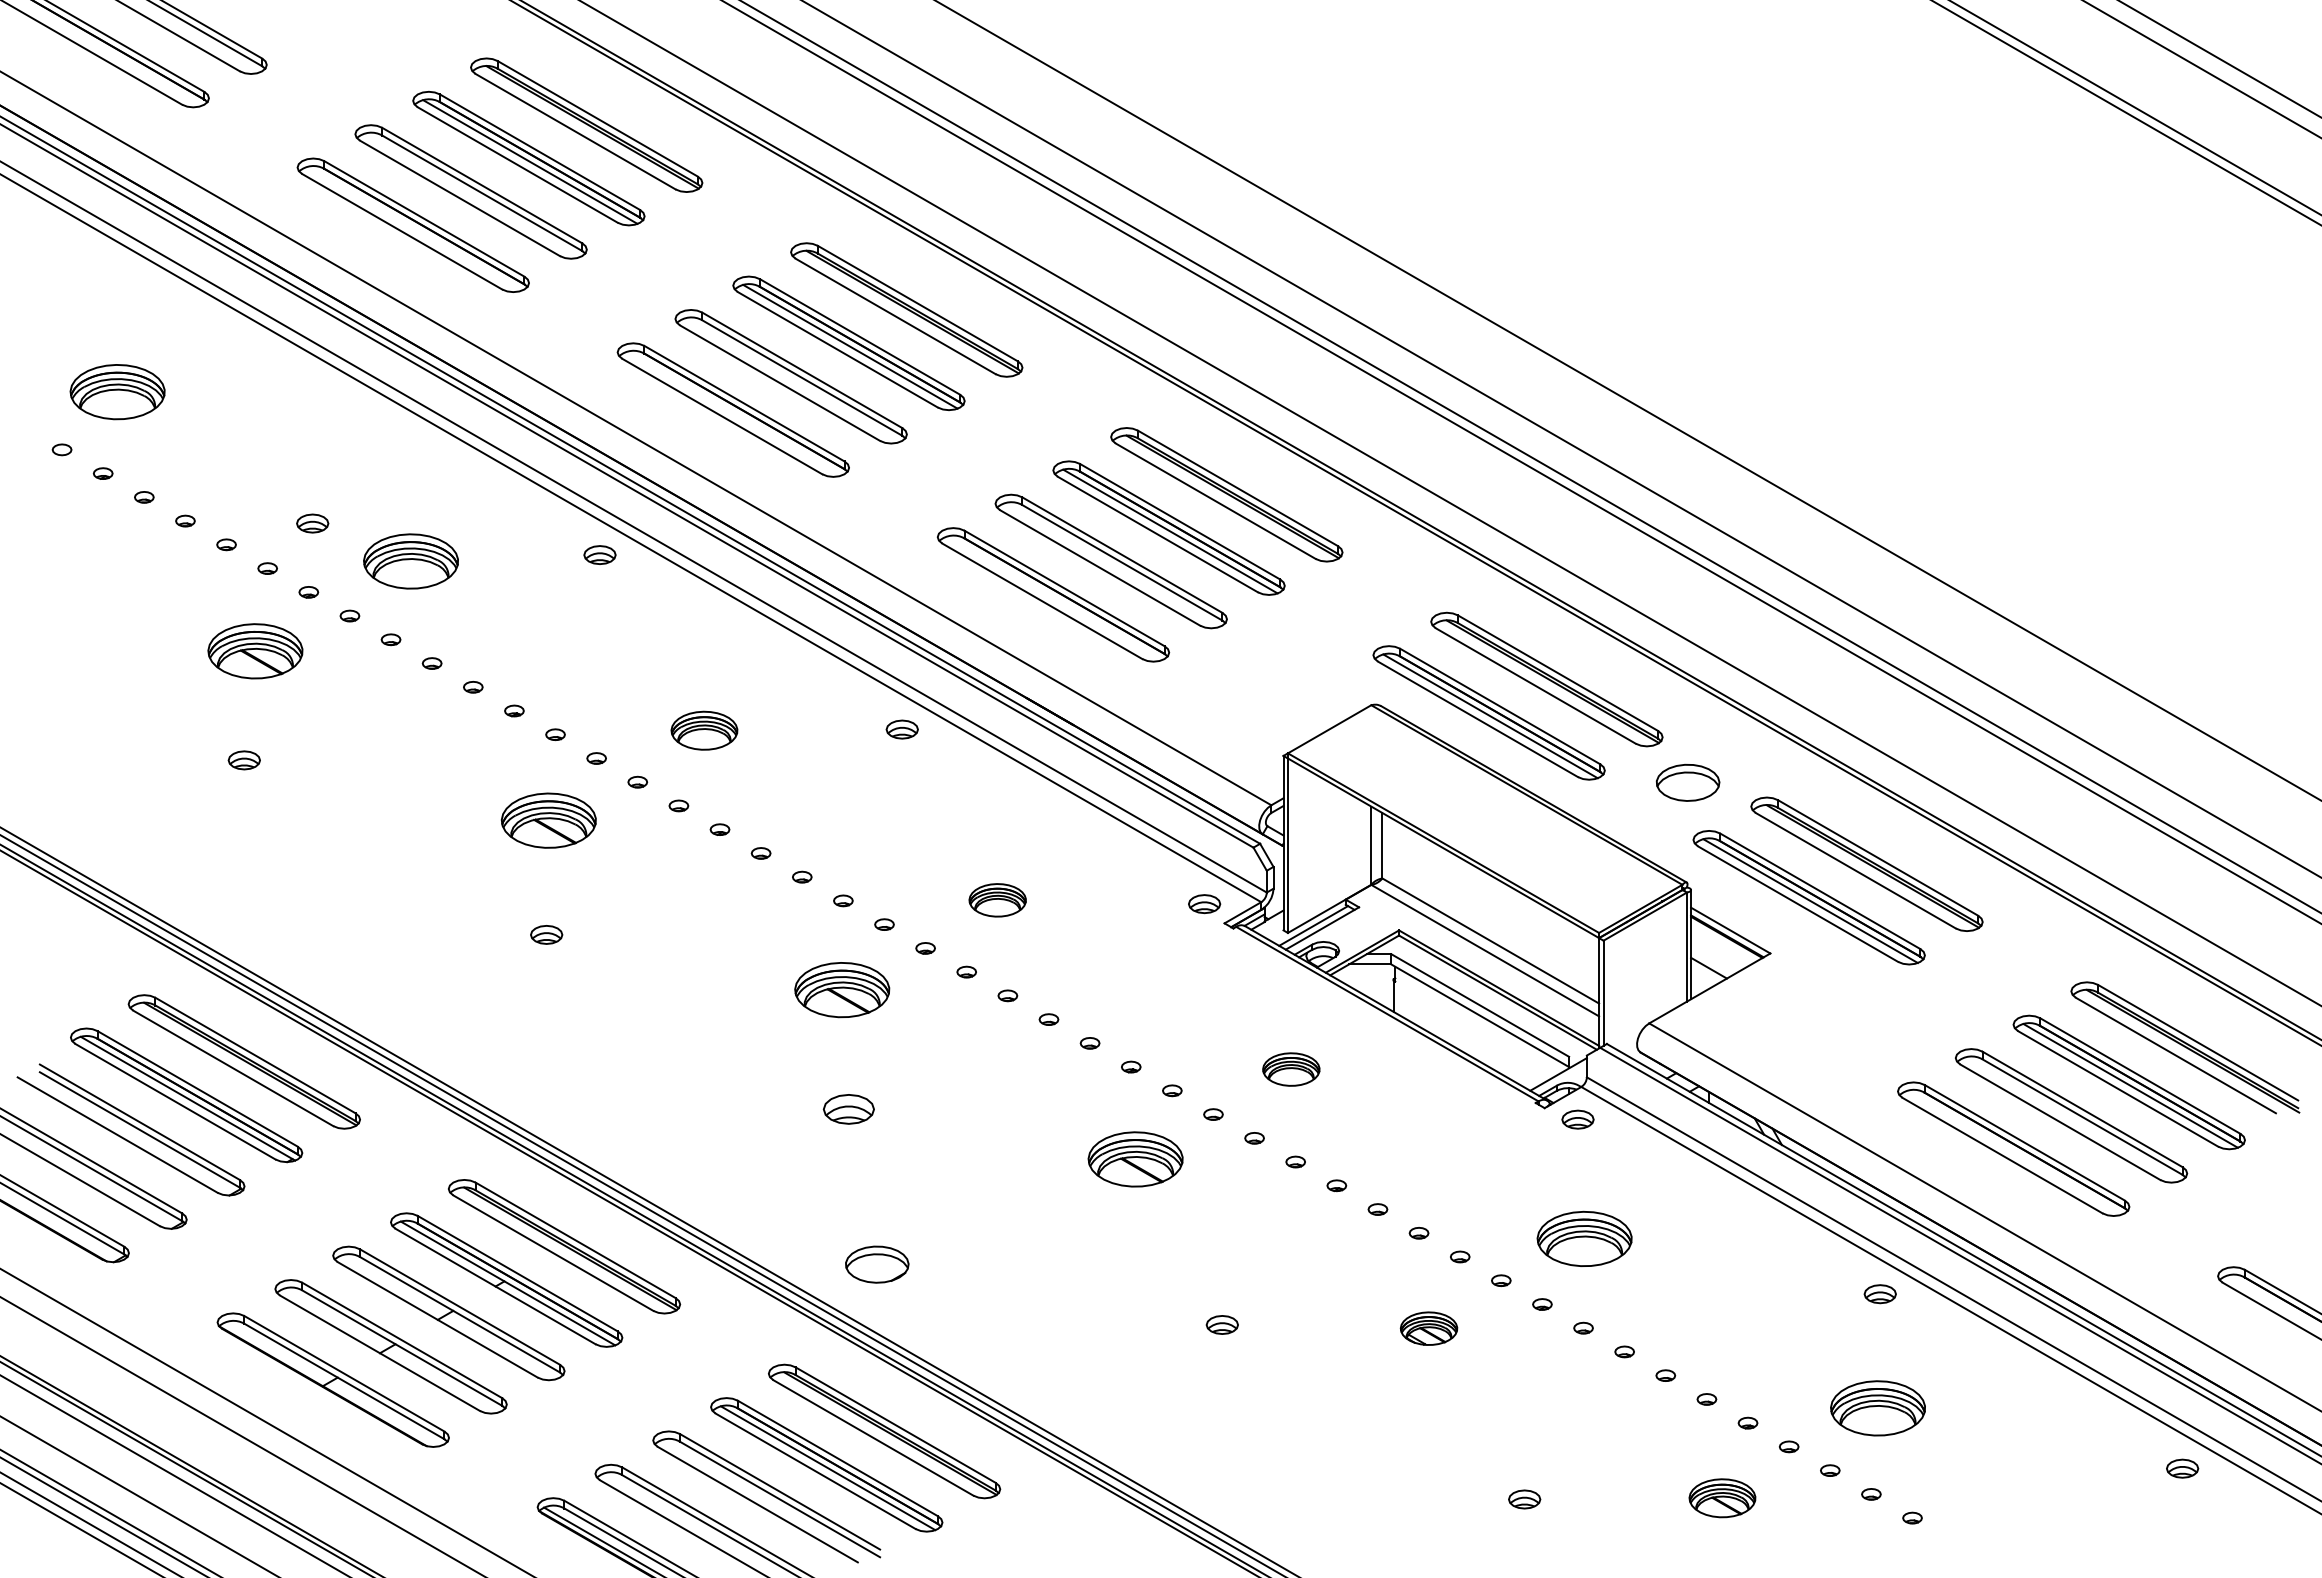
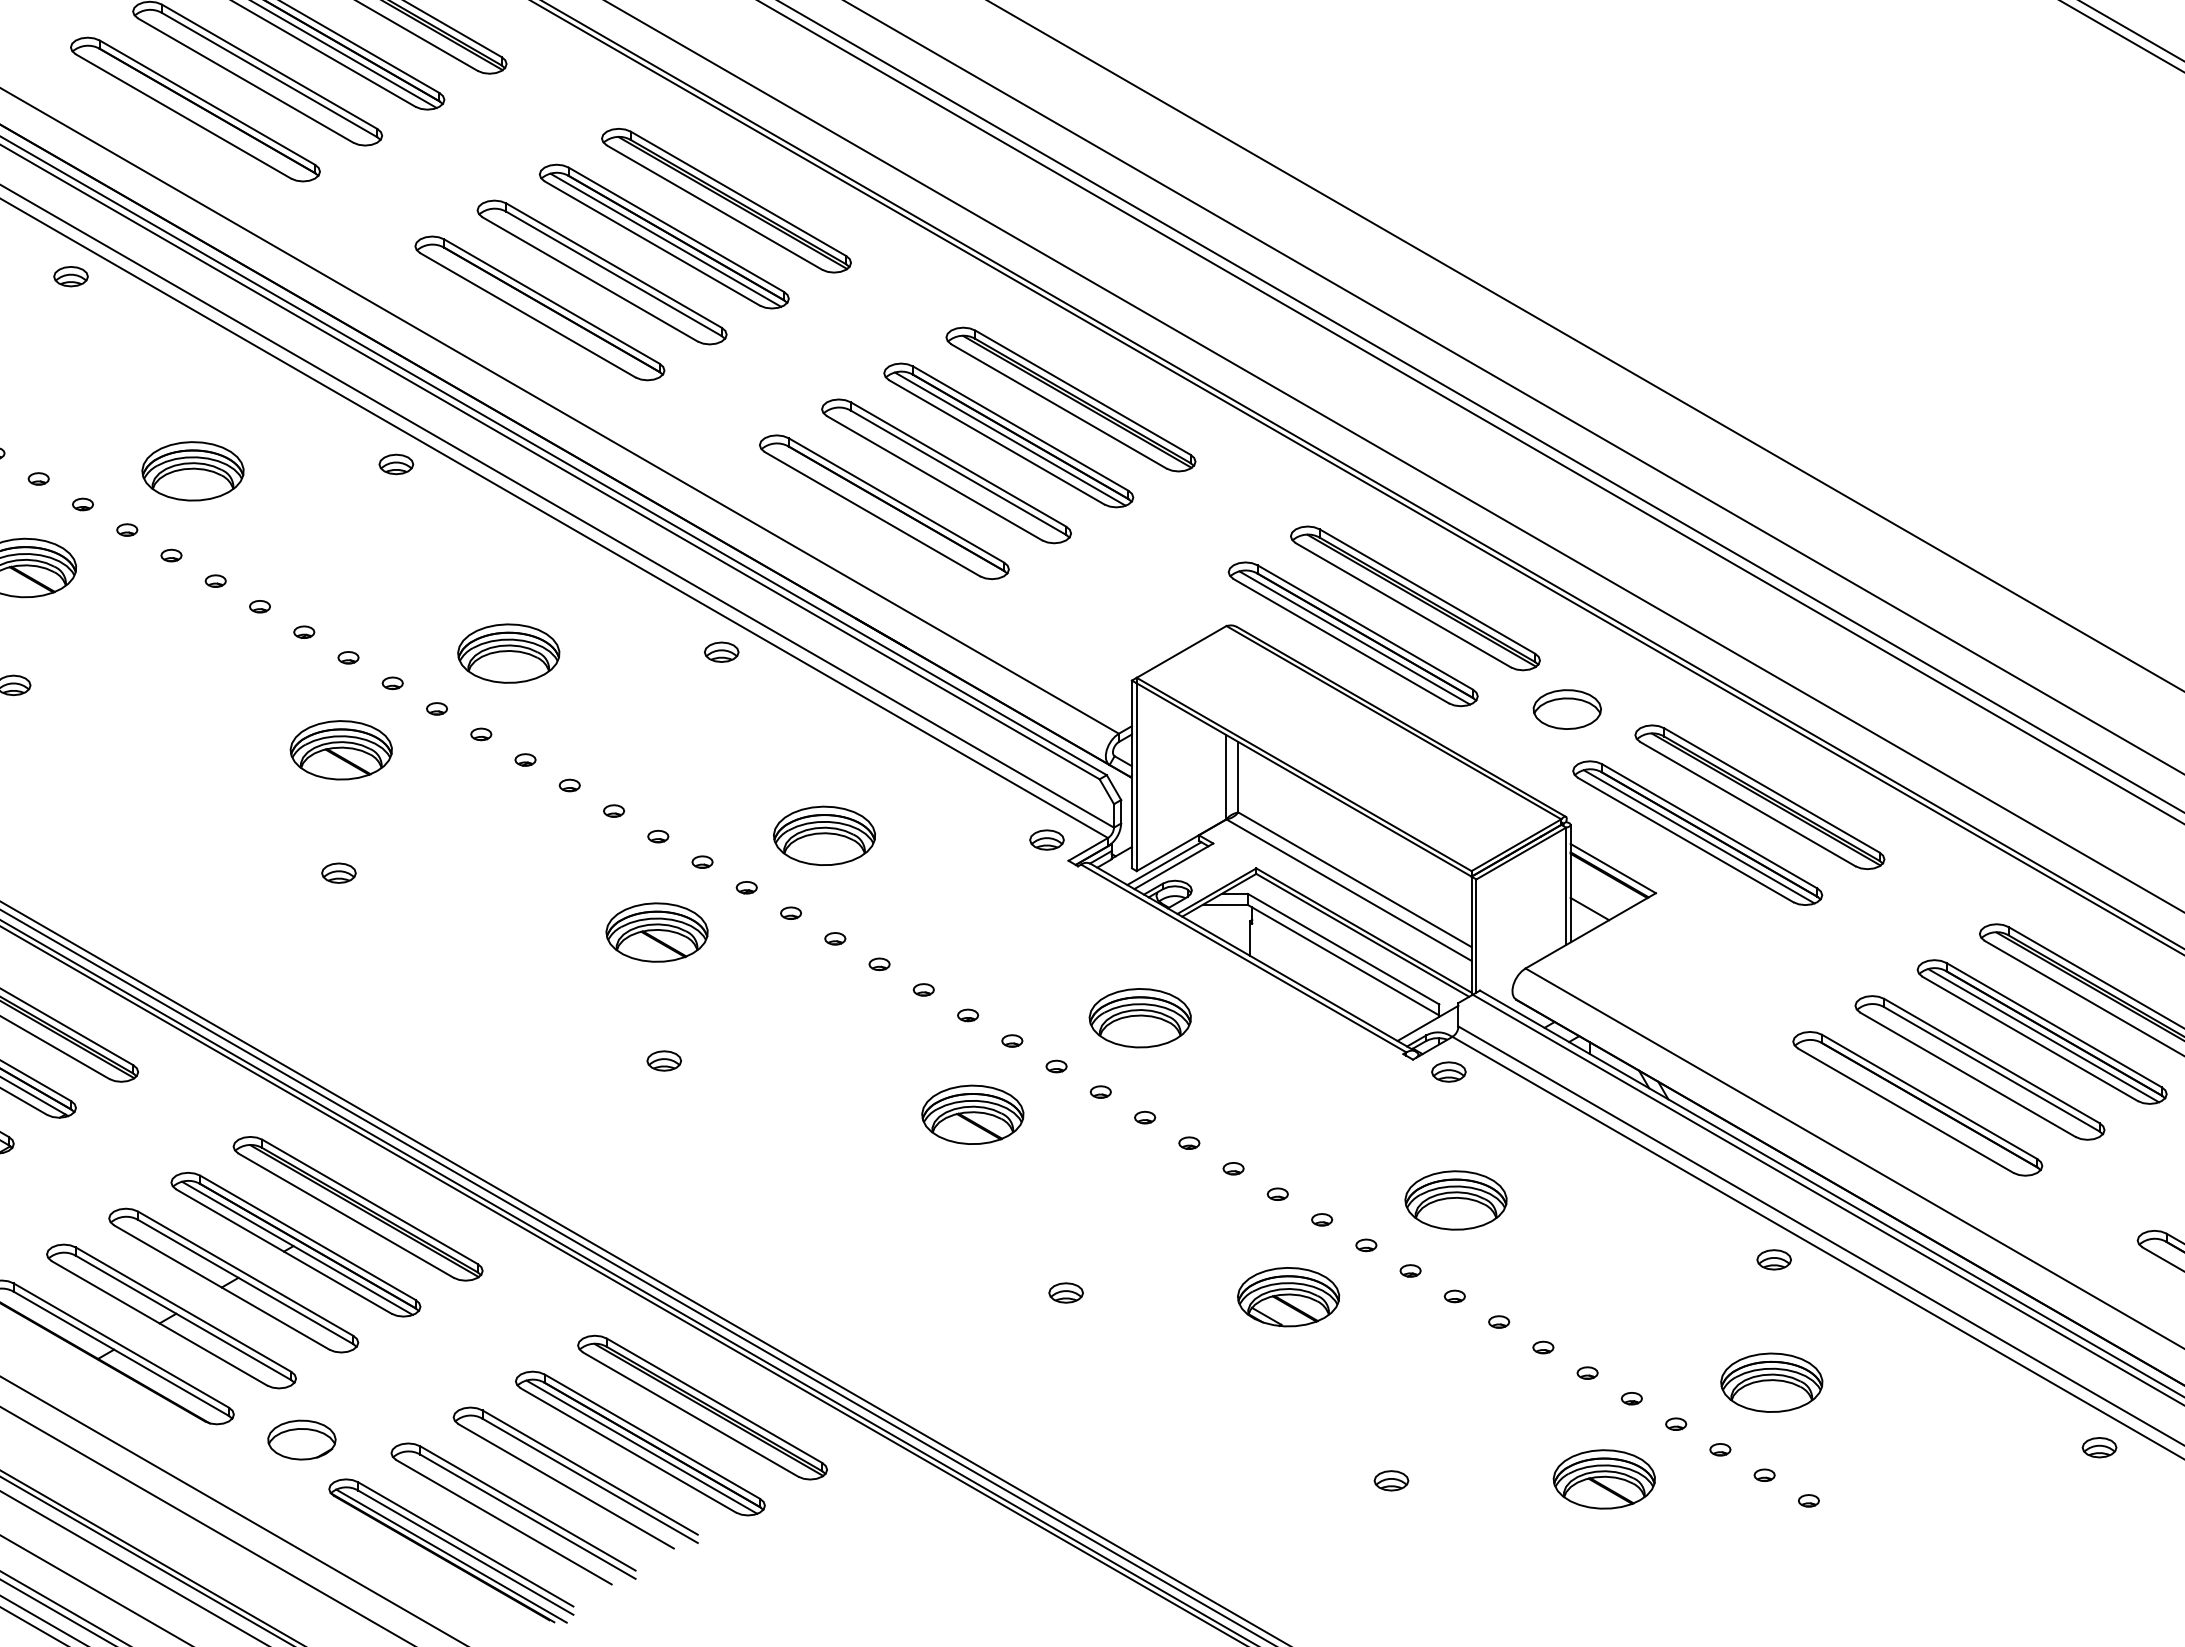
part: (312, 523) -> (70, 276), moved
part: (704, 730) -> (508, 653), size x1.43
part: (997, 900) -> (824, 836), size x1.67
part: (1291, 1069) -> (1140, 1018), size x1.67
part: (848, 1109) -> (663, 1061), size x0.62
part: (877, 1264) -> (302, 1439), moved
part: (1428, 1328) -> (1288, 1296), size x1.67
part: (1722, 1498) -> (1604, 1479), size x1.43

